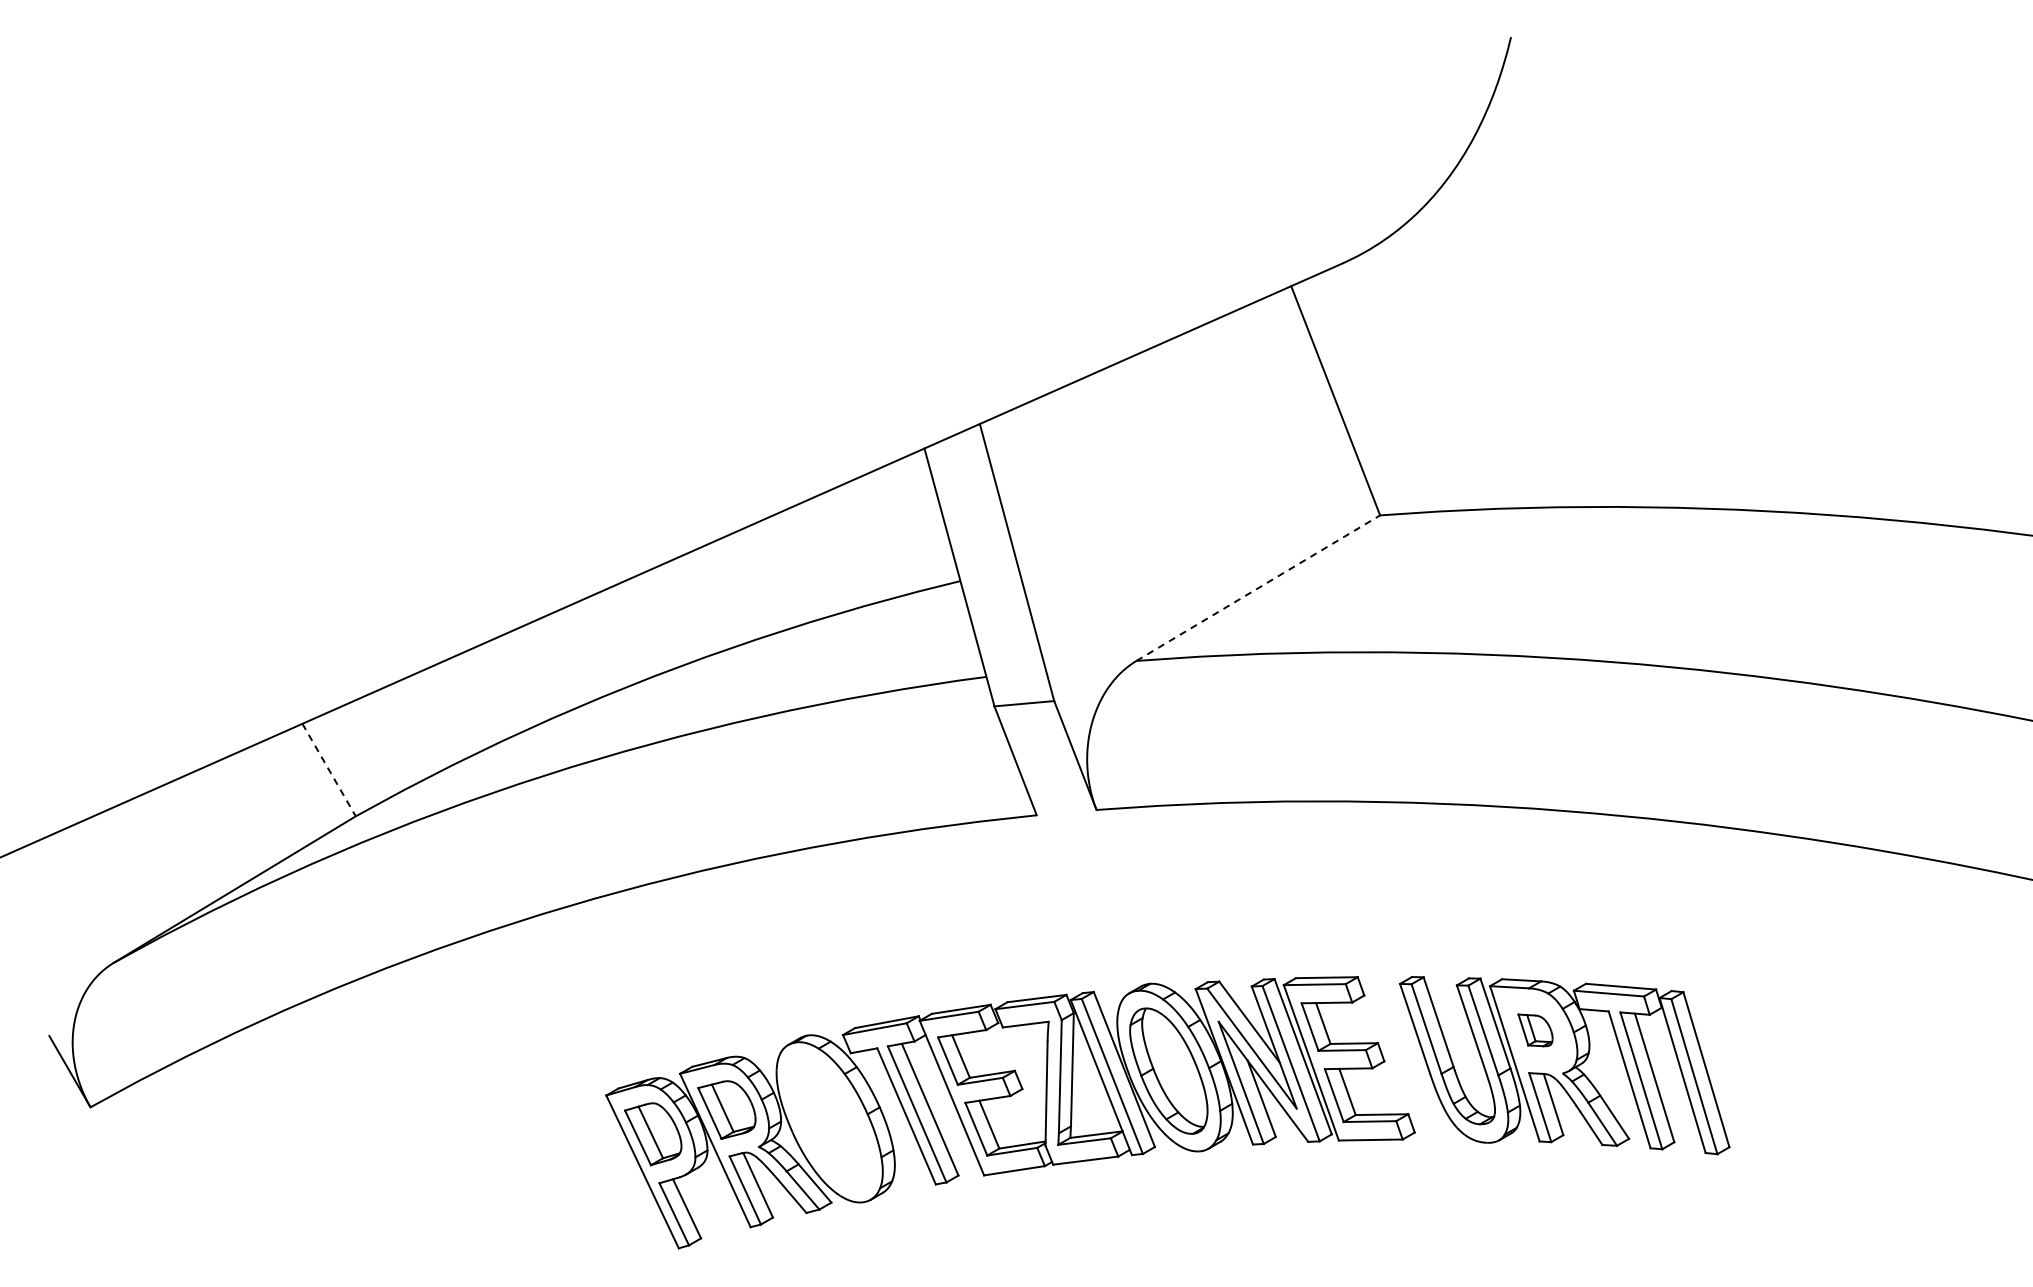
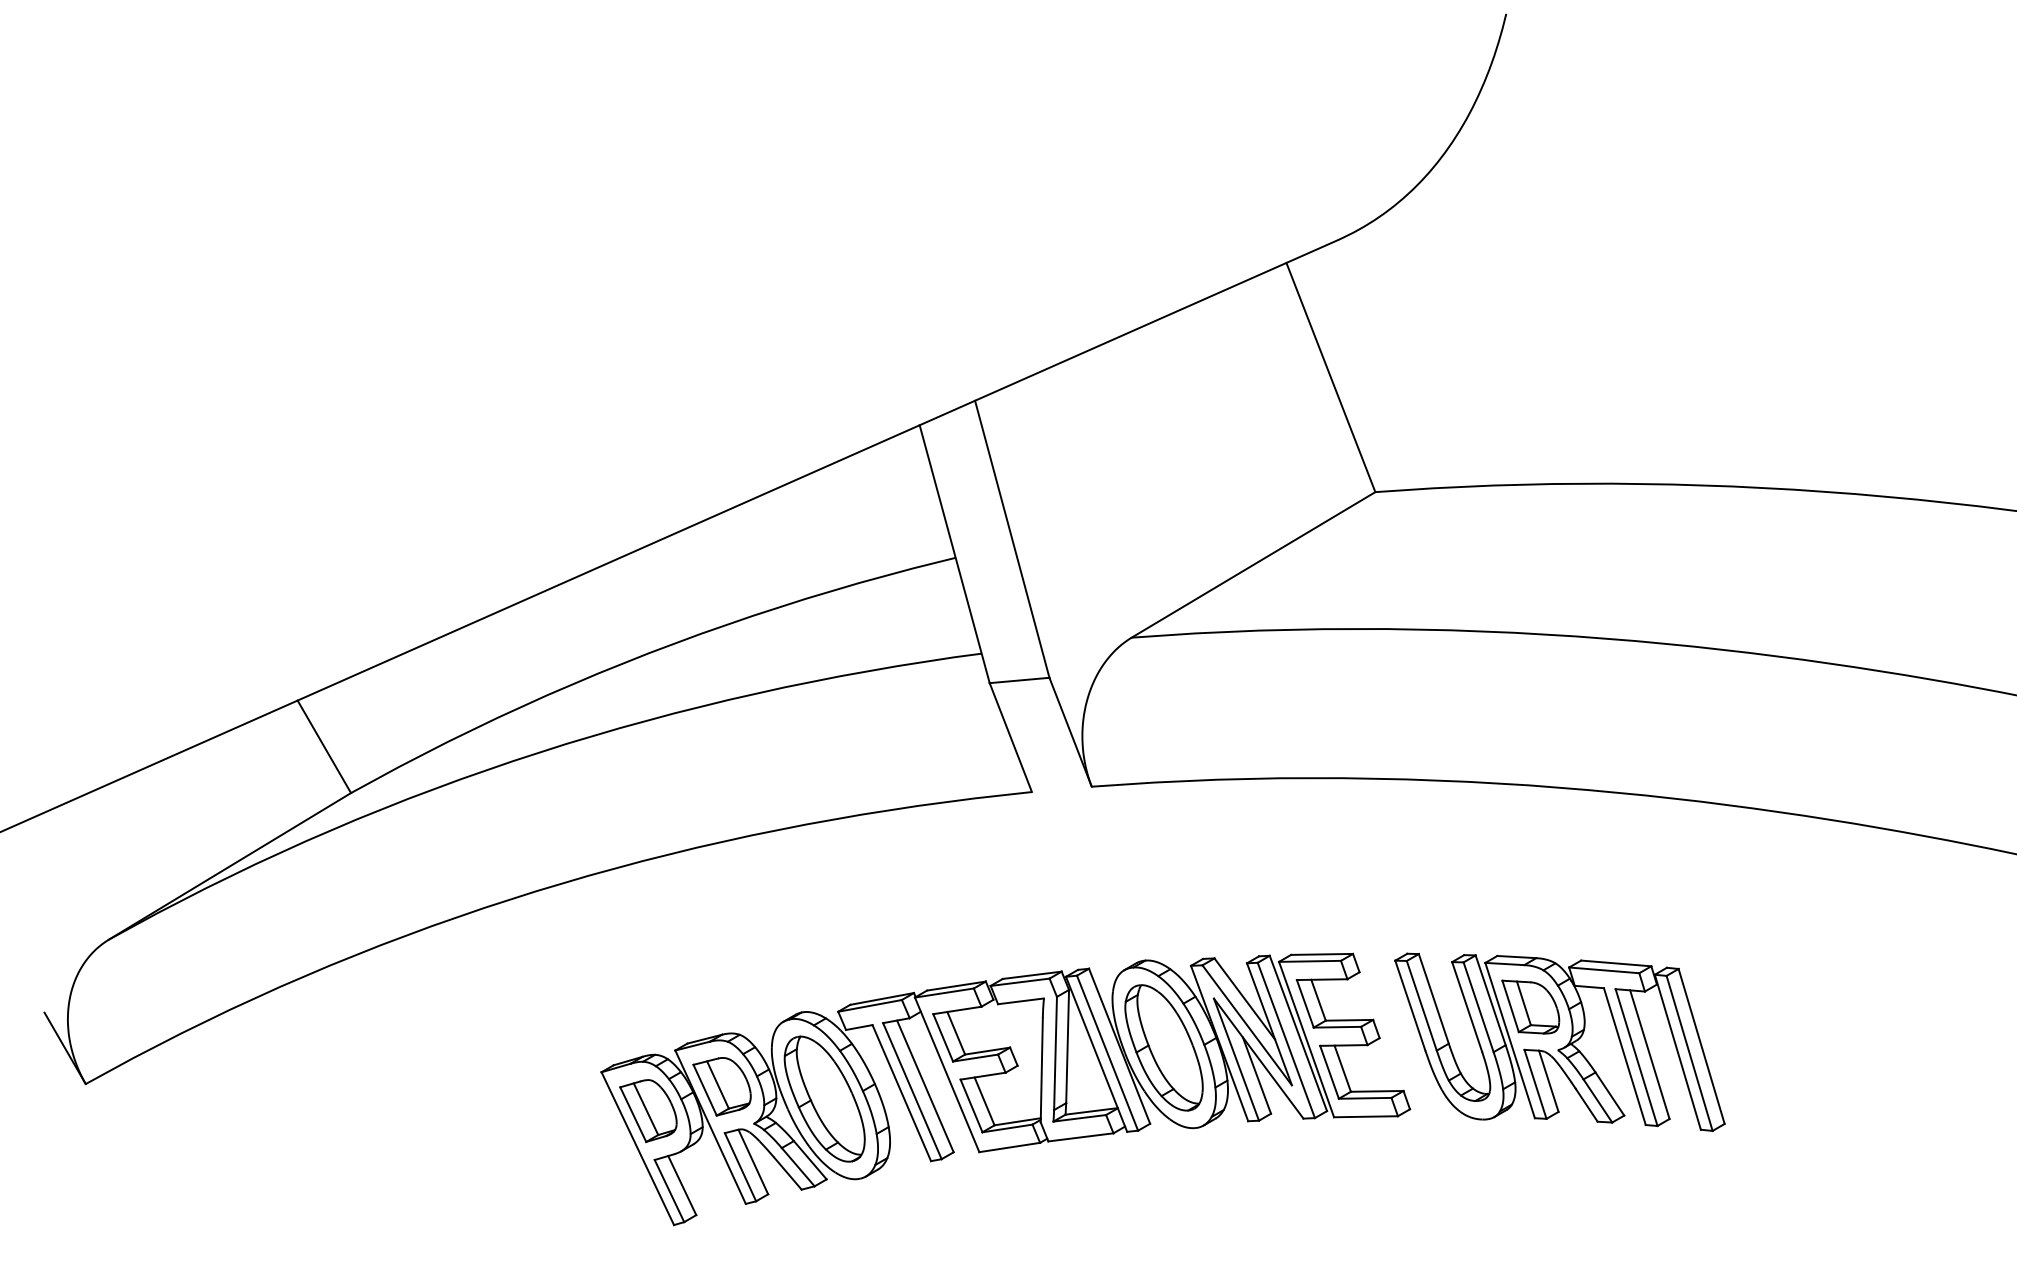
line: (1258, 588) -> (1253, 565), dashed -> solid
line: (329, 770) -> (324, 747), dashed -> solid
part: (1535, 1030) -> (1530, 1007), size x1.67
part: (829, 1121) -> (824, 1098), added

